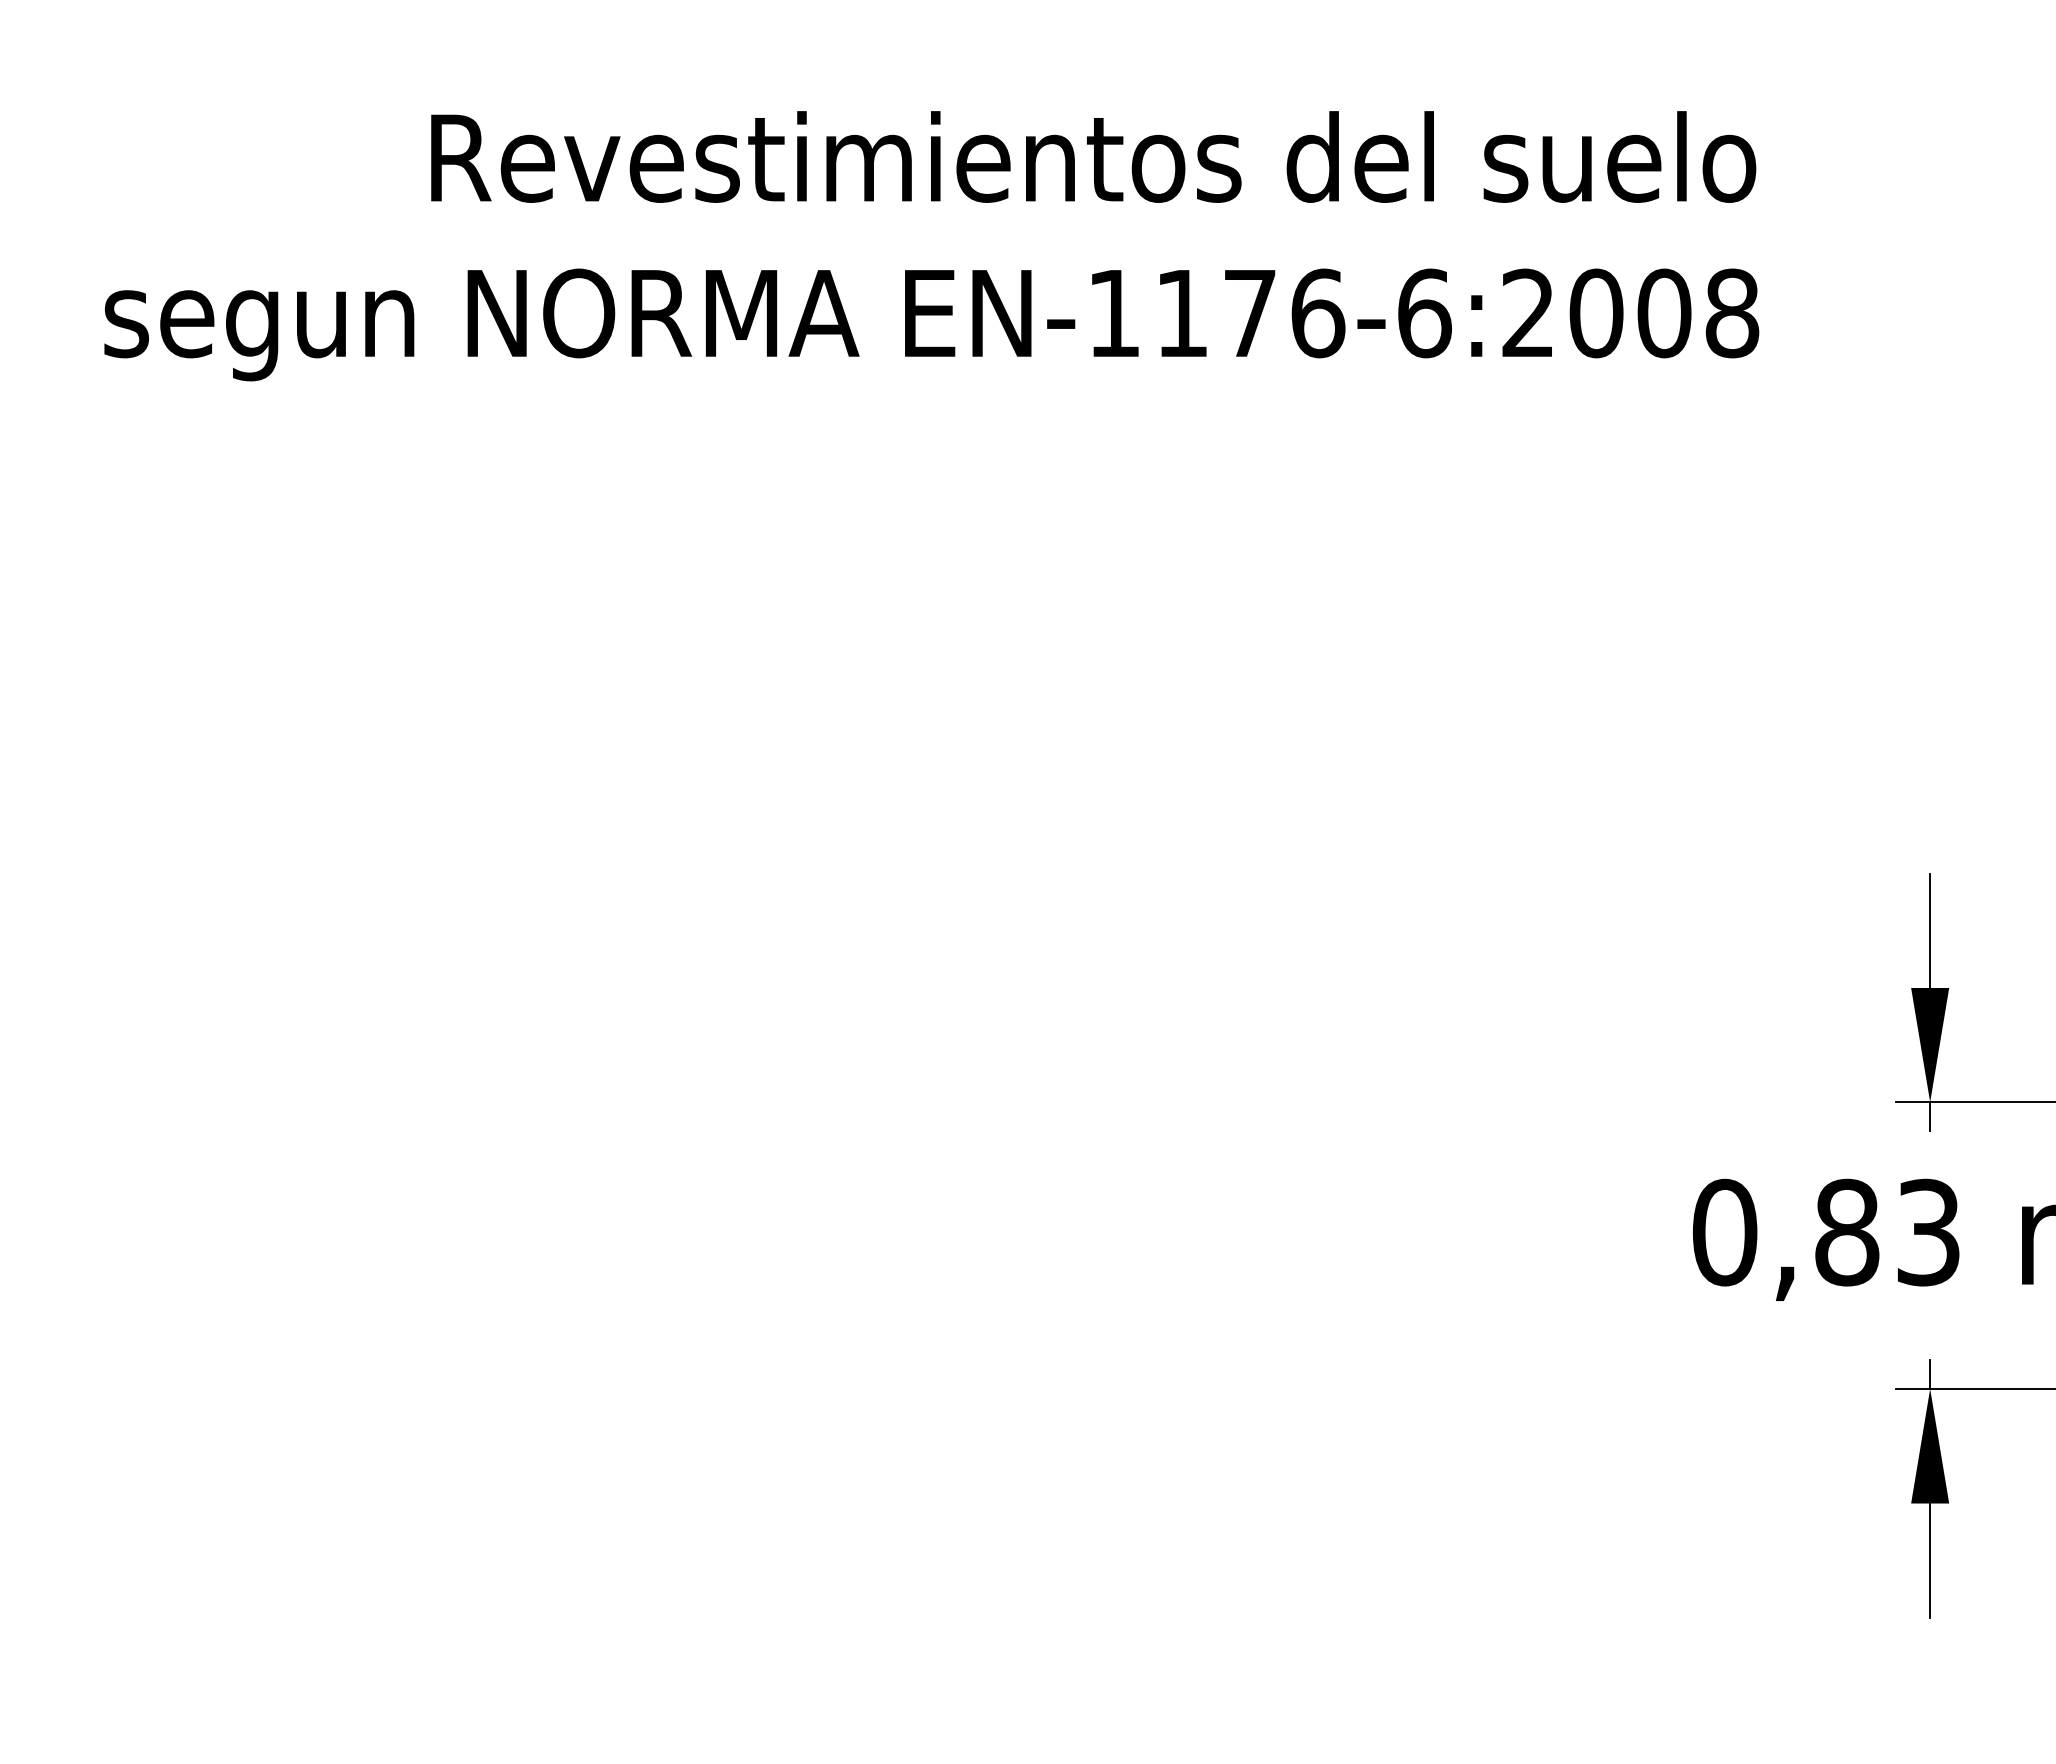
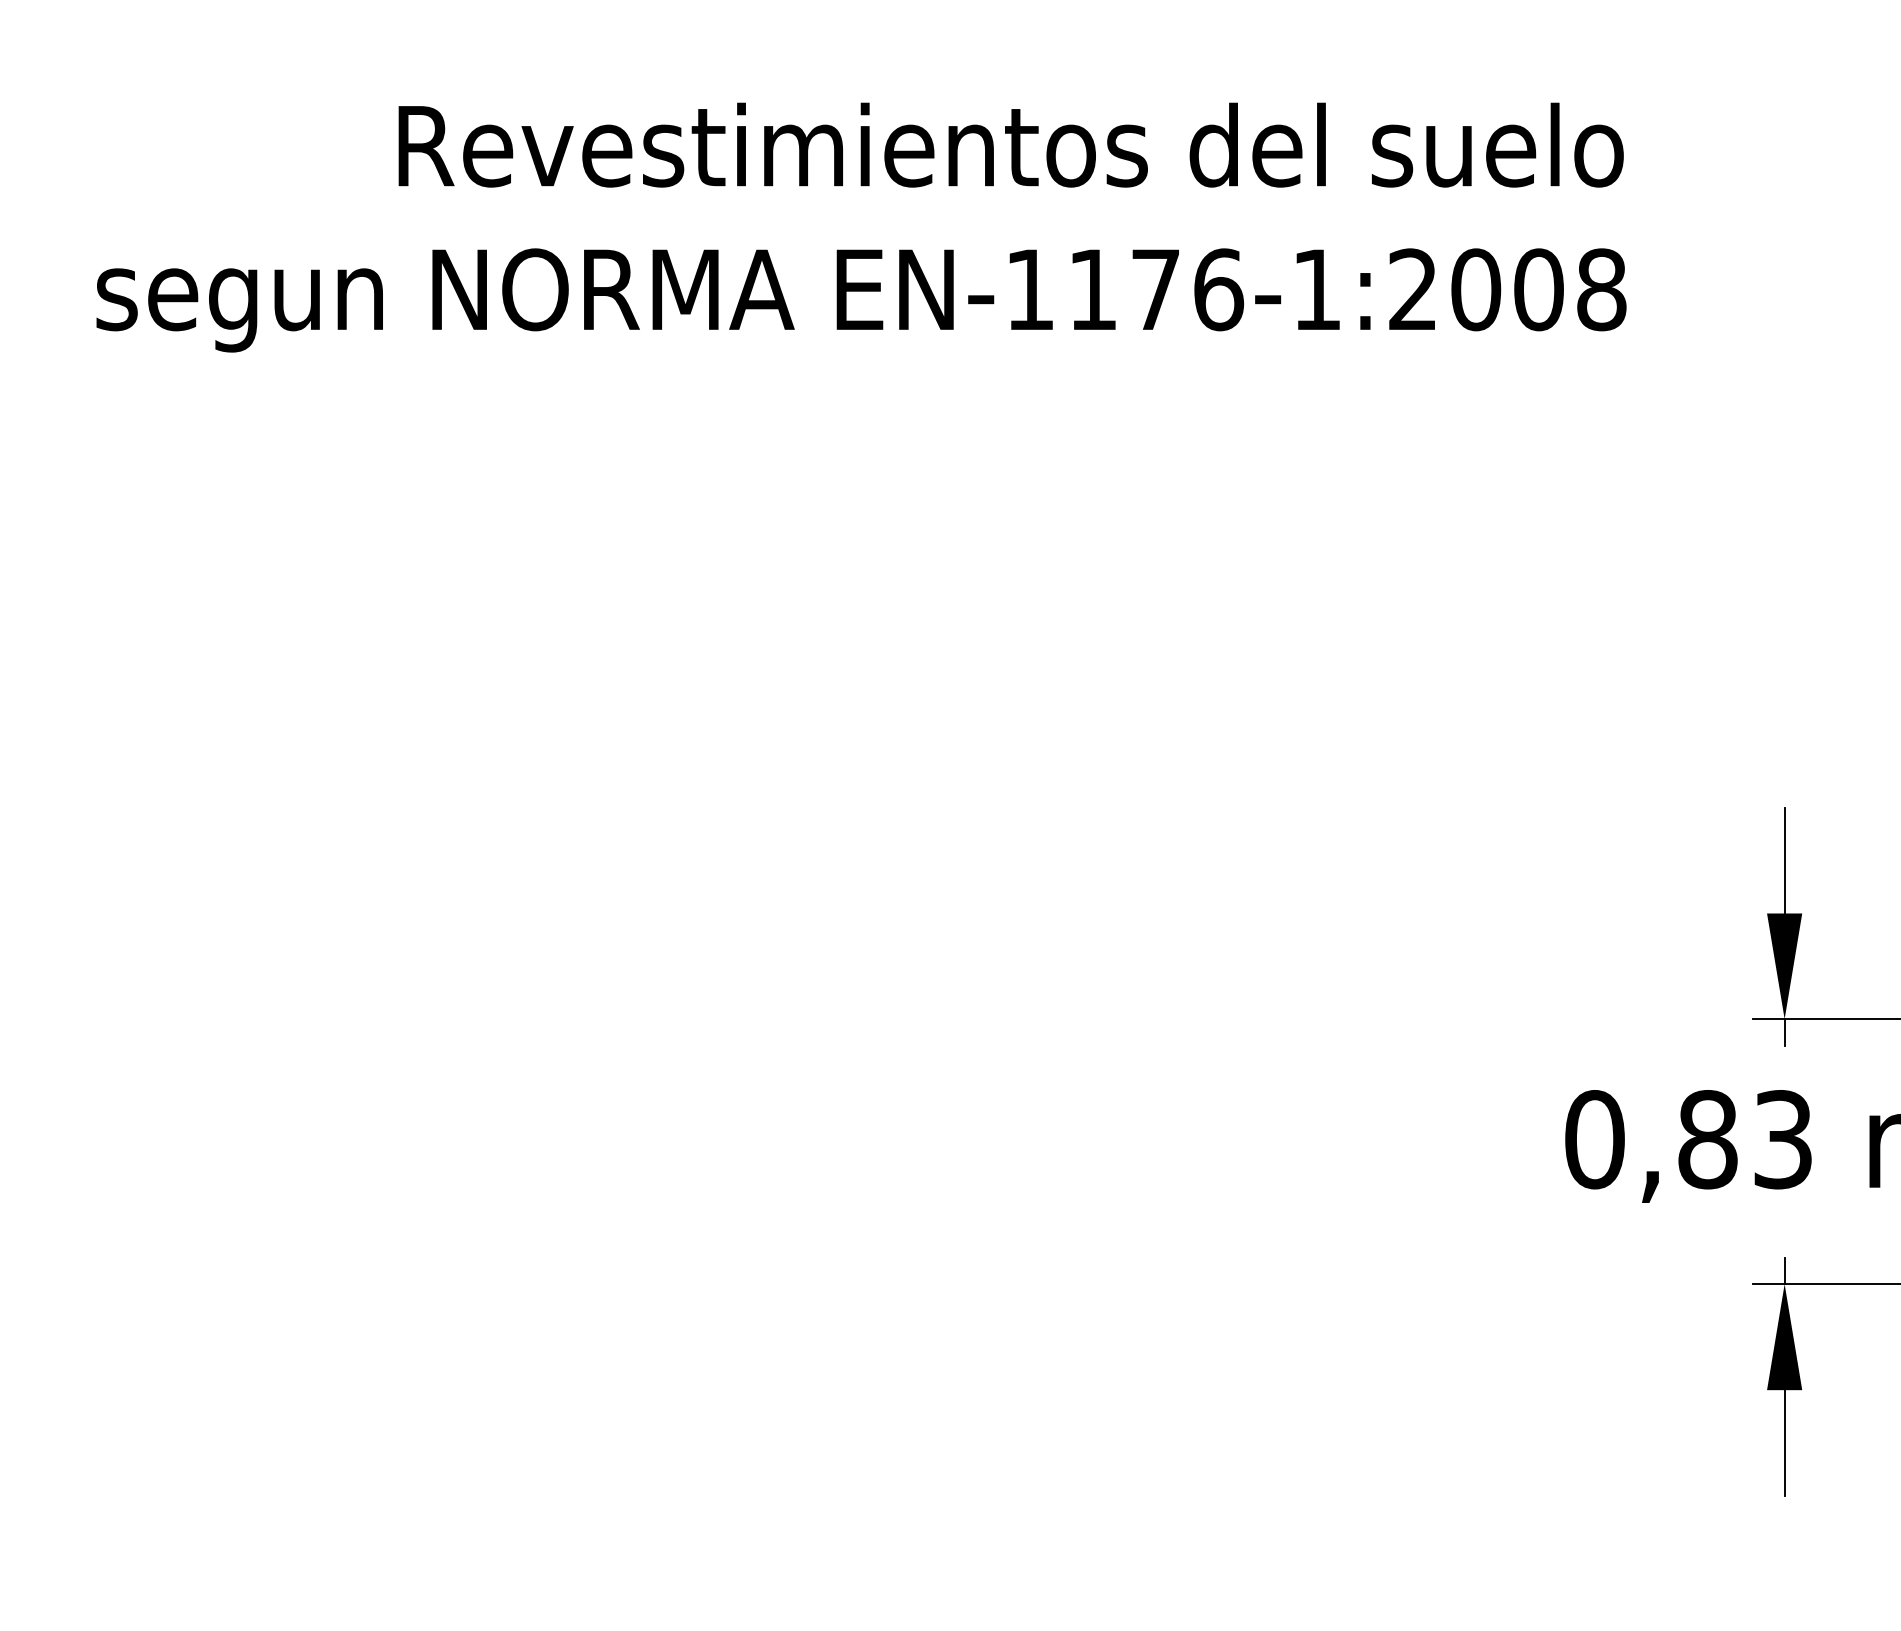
text: (1424, 313) -> (1317, 289), EN-1176-6:2008 -> EN-1176-1:2008

